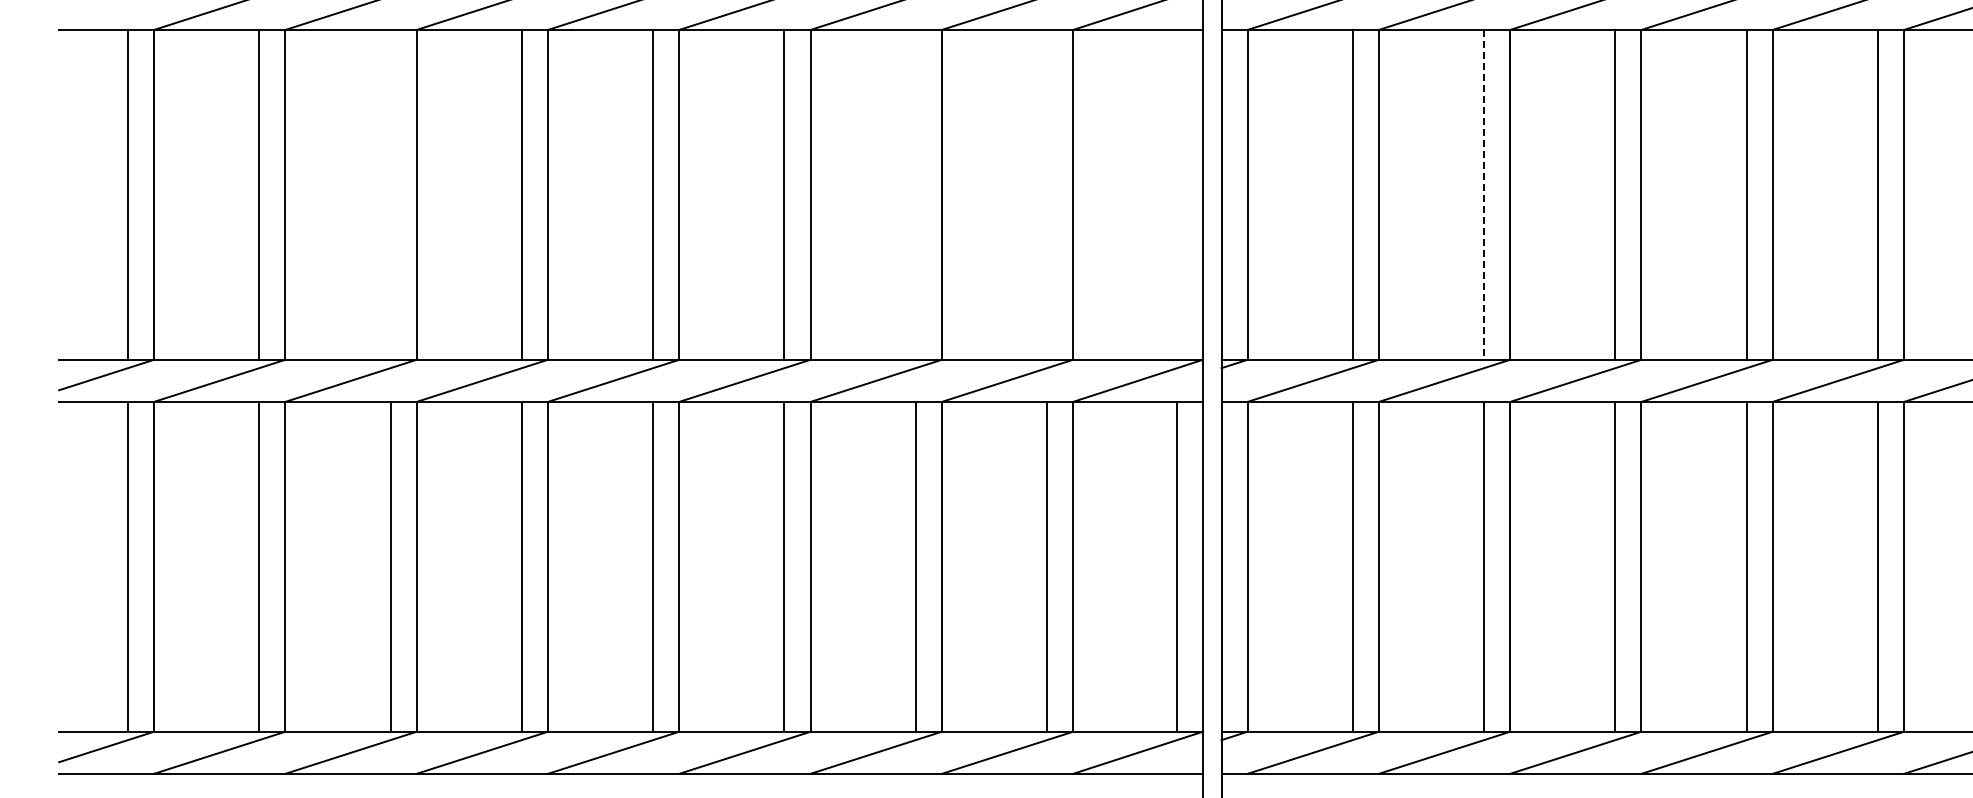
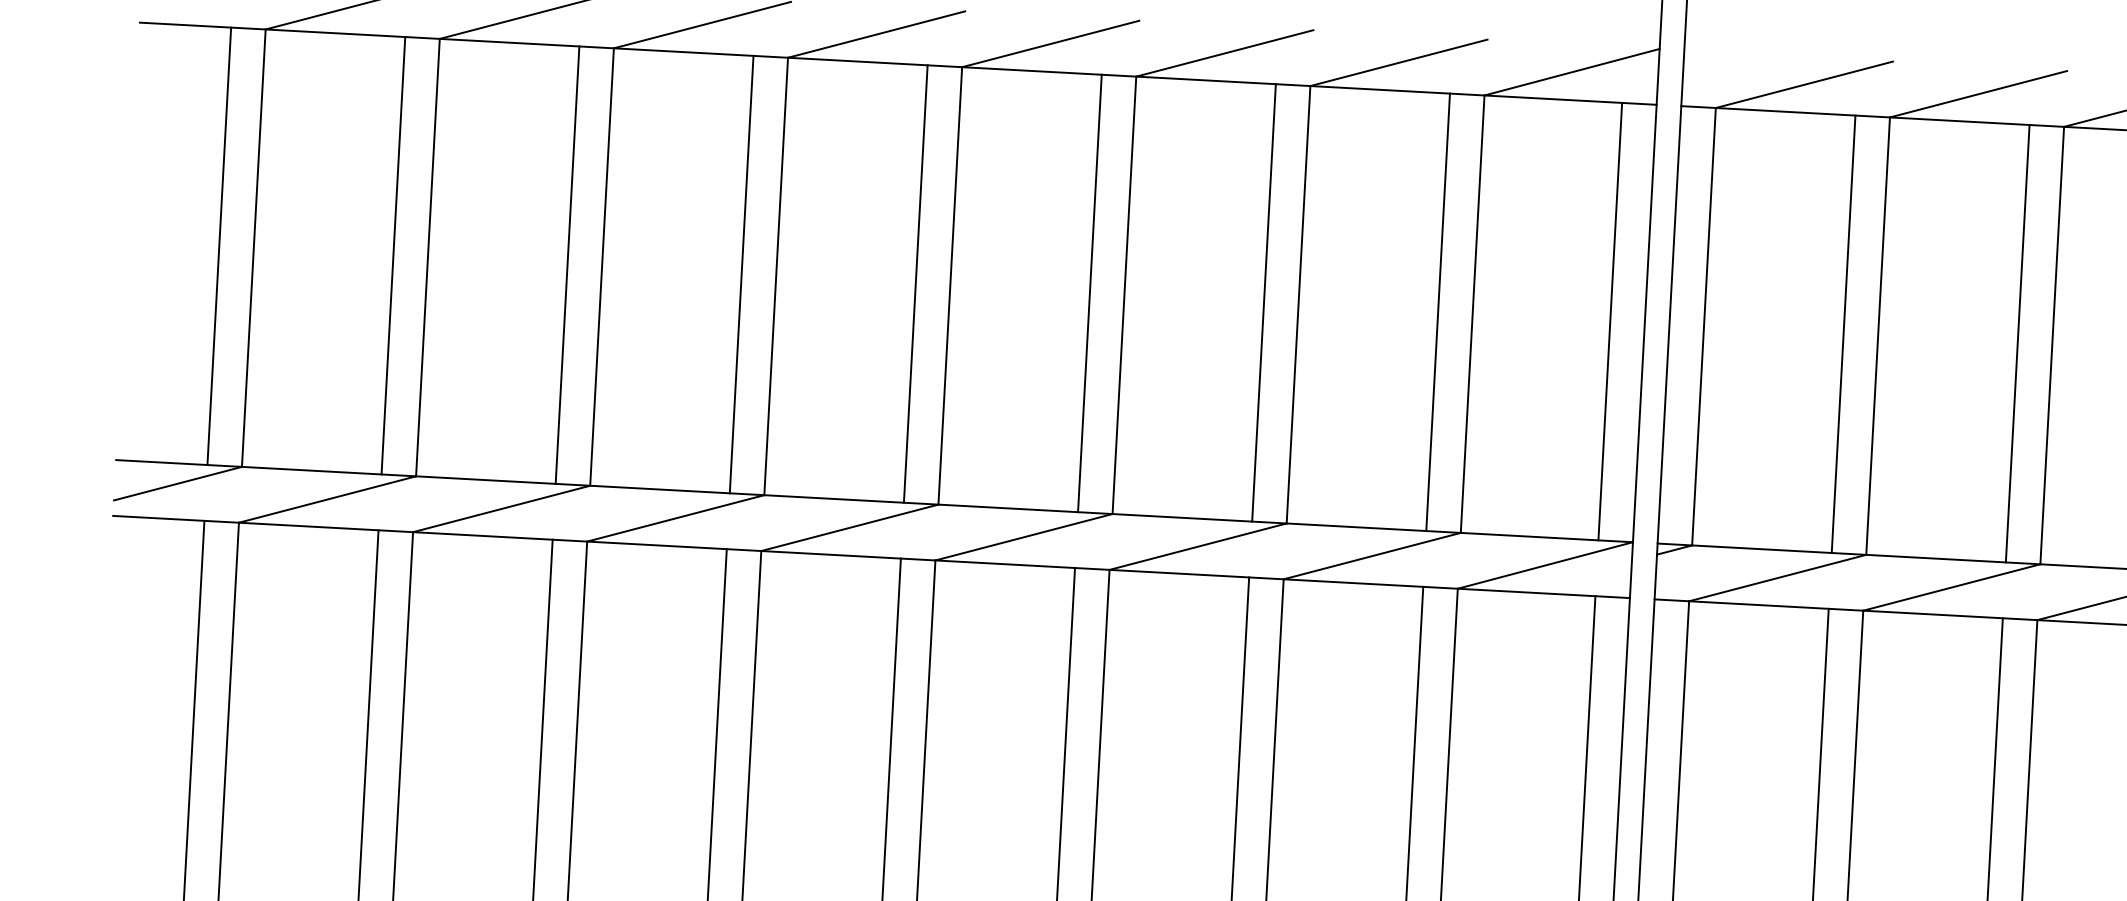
line: (390, 194) -> (567, 264), added
line: (915, 194) -> (1263, 302), added
line: (1047, 194) -> (1438, 311), added
line: (1176, 194) -> (1609, 321), added
line: (1484, 194) -> (2018, 343), dashed -> solid

